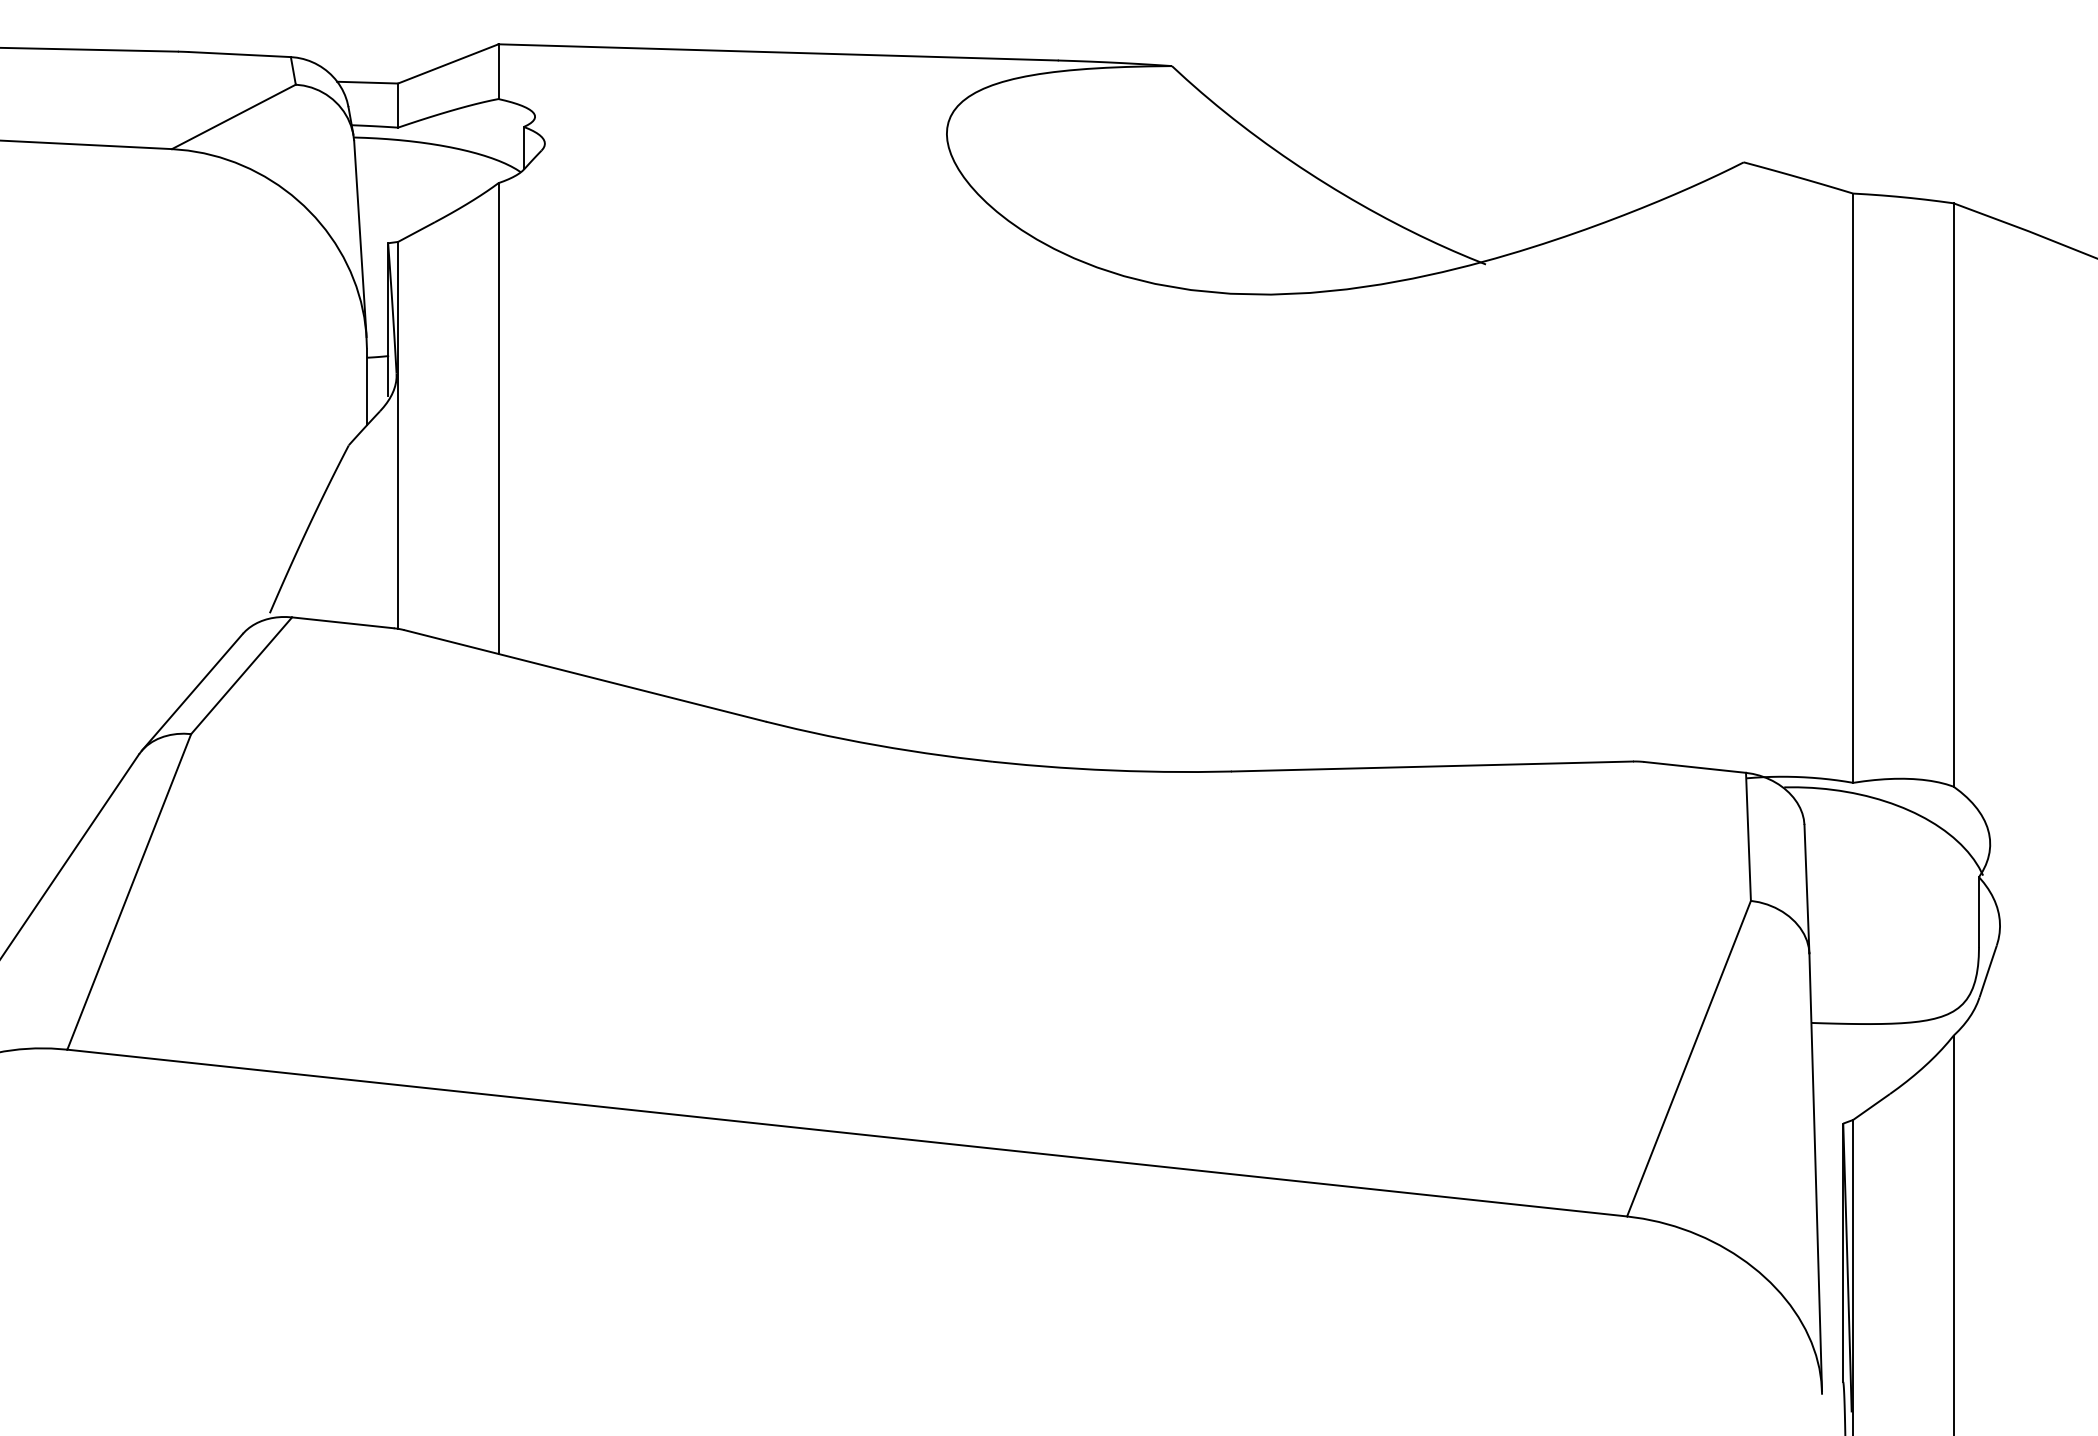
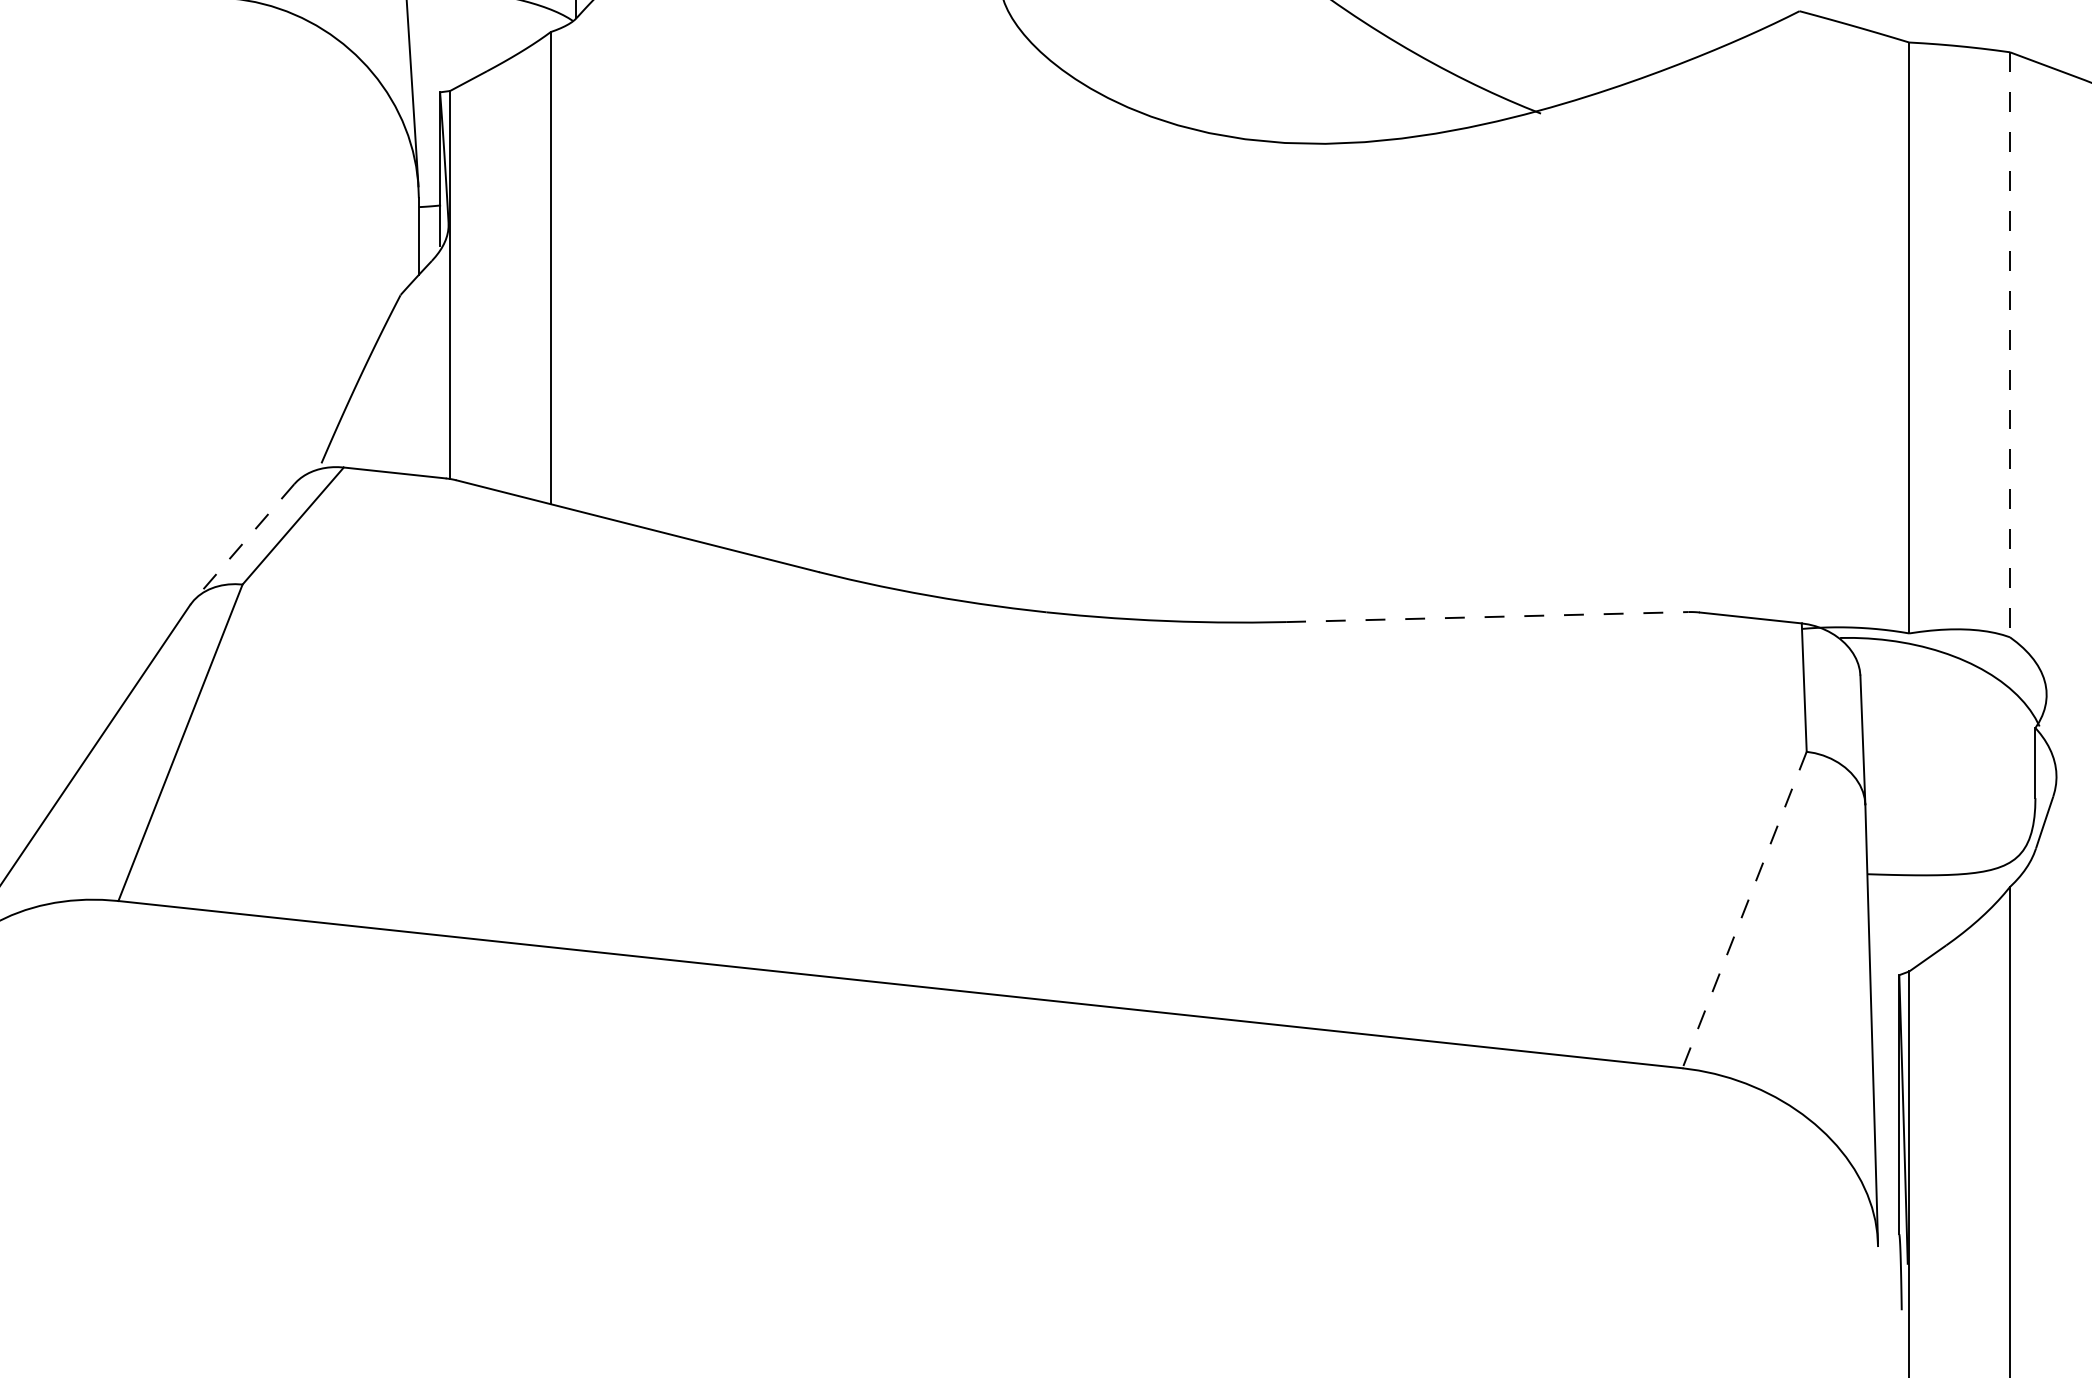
line: (1953, 494) -> (2009, 344), solid -> dashed
line: (192, 692) -> (243, 542), solid -> dashed
line: (1432, 766) -> (1487, 617), solid -> dashed
line: (1688, 1059) -> (1744, 910), solid -> dashed

